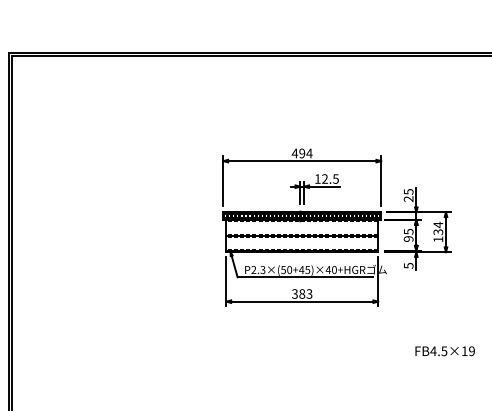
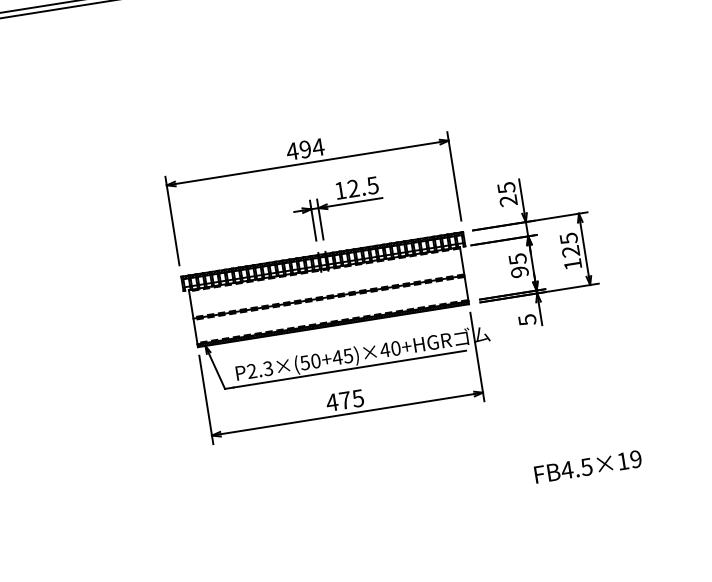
text: (438, 228) -> (570, 244), 134 -> 125
text: (301, 293) -> (343, 399), 383 -> 475
text: (444, 351) -> (587, 467), moved

